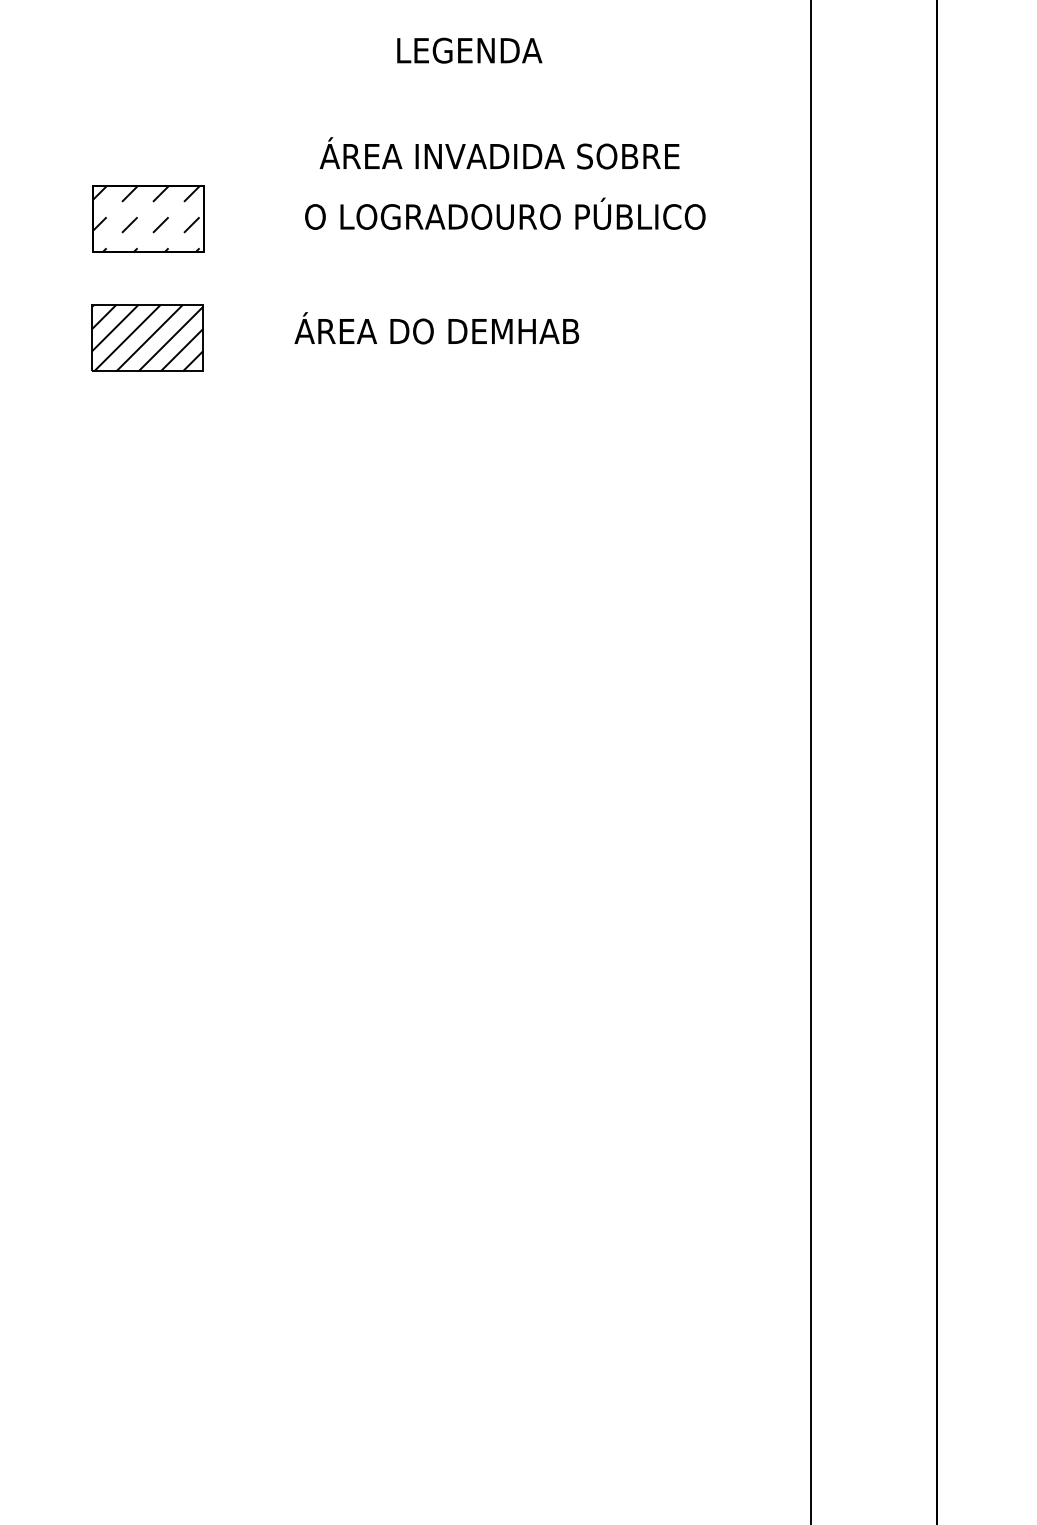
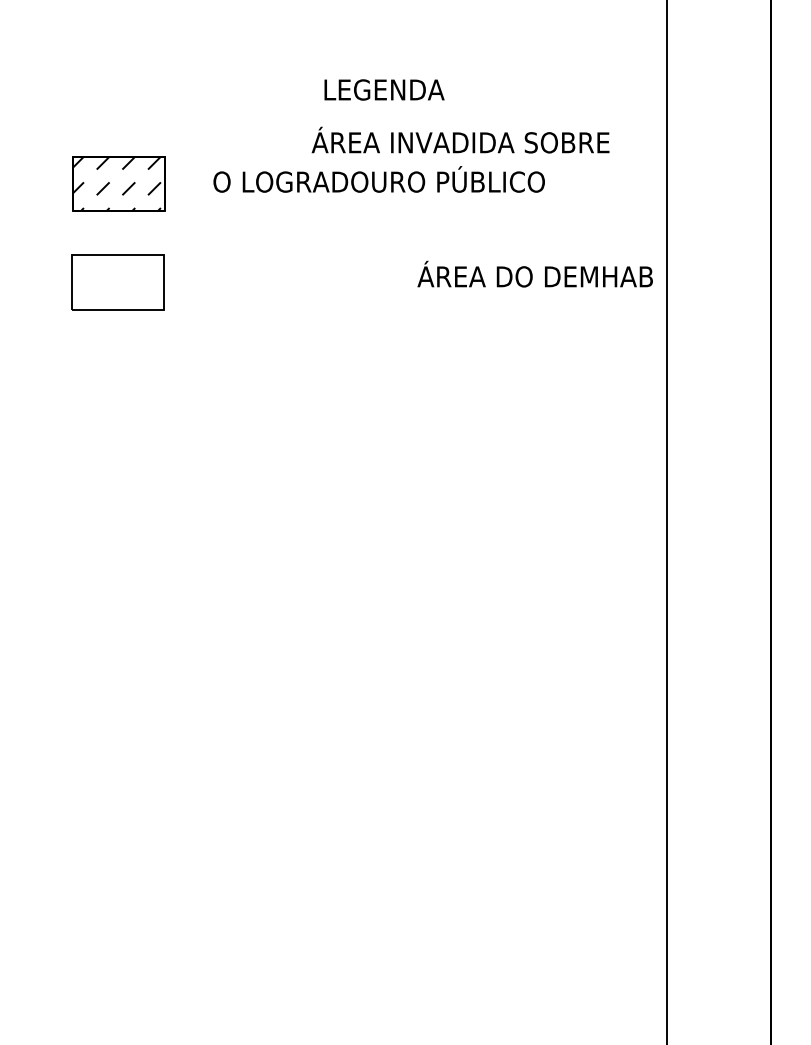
text: (469, 50) -> (384, 89), moved
text: (499, 153) -> (460, 140), moved
text: (505, 213) -> (379, 179), moved
text: (436, 328) -> (534, 274), moved
hatch: (147, 338) -> (117, 282), removed

